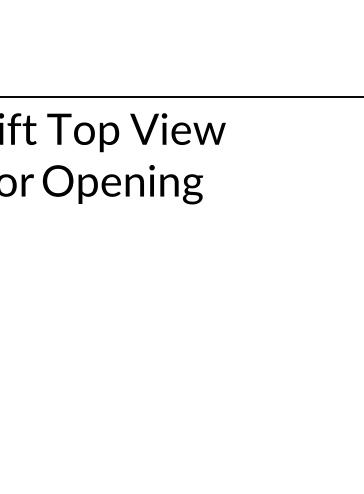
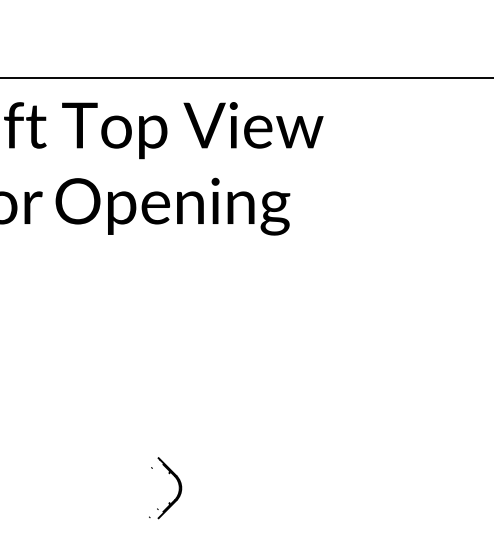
part: (125, 372) -> (176, 481), added

